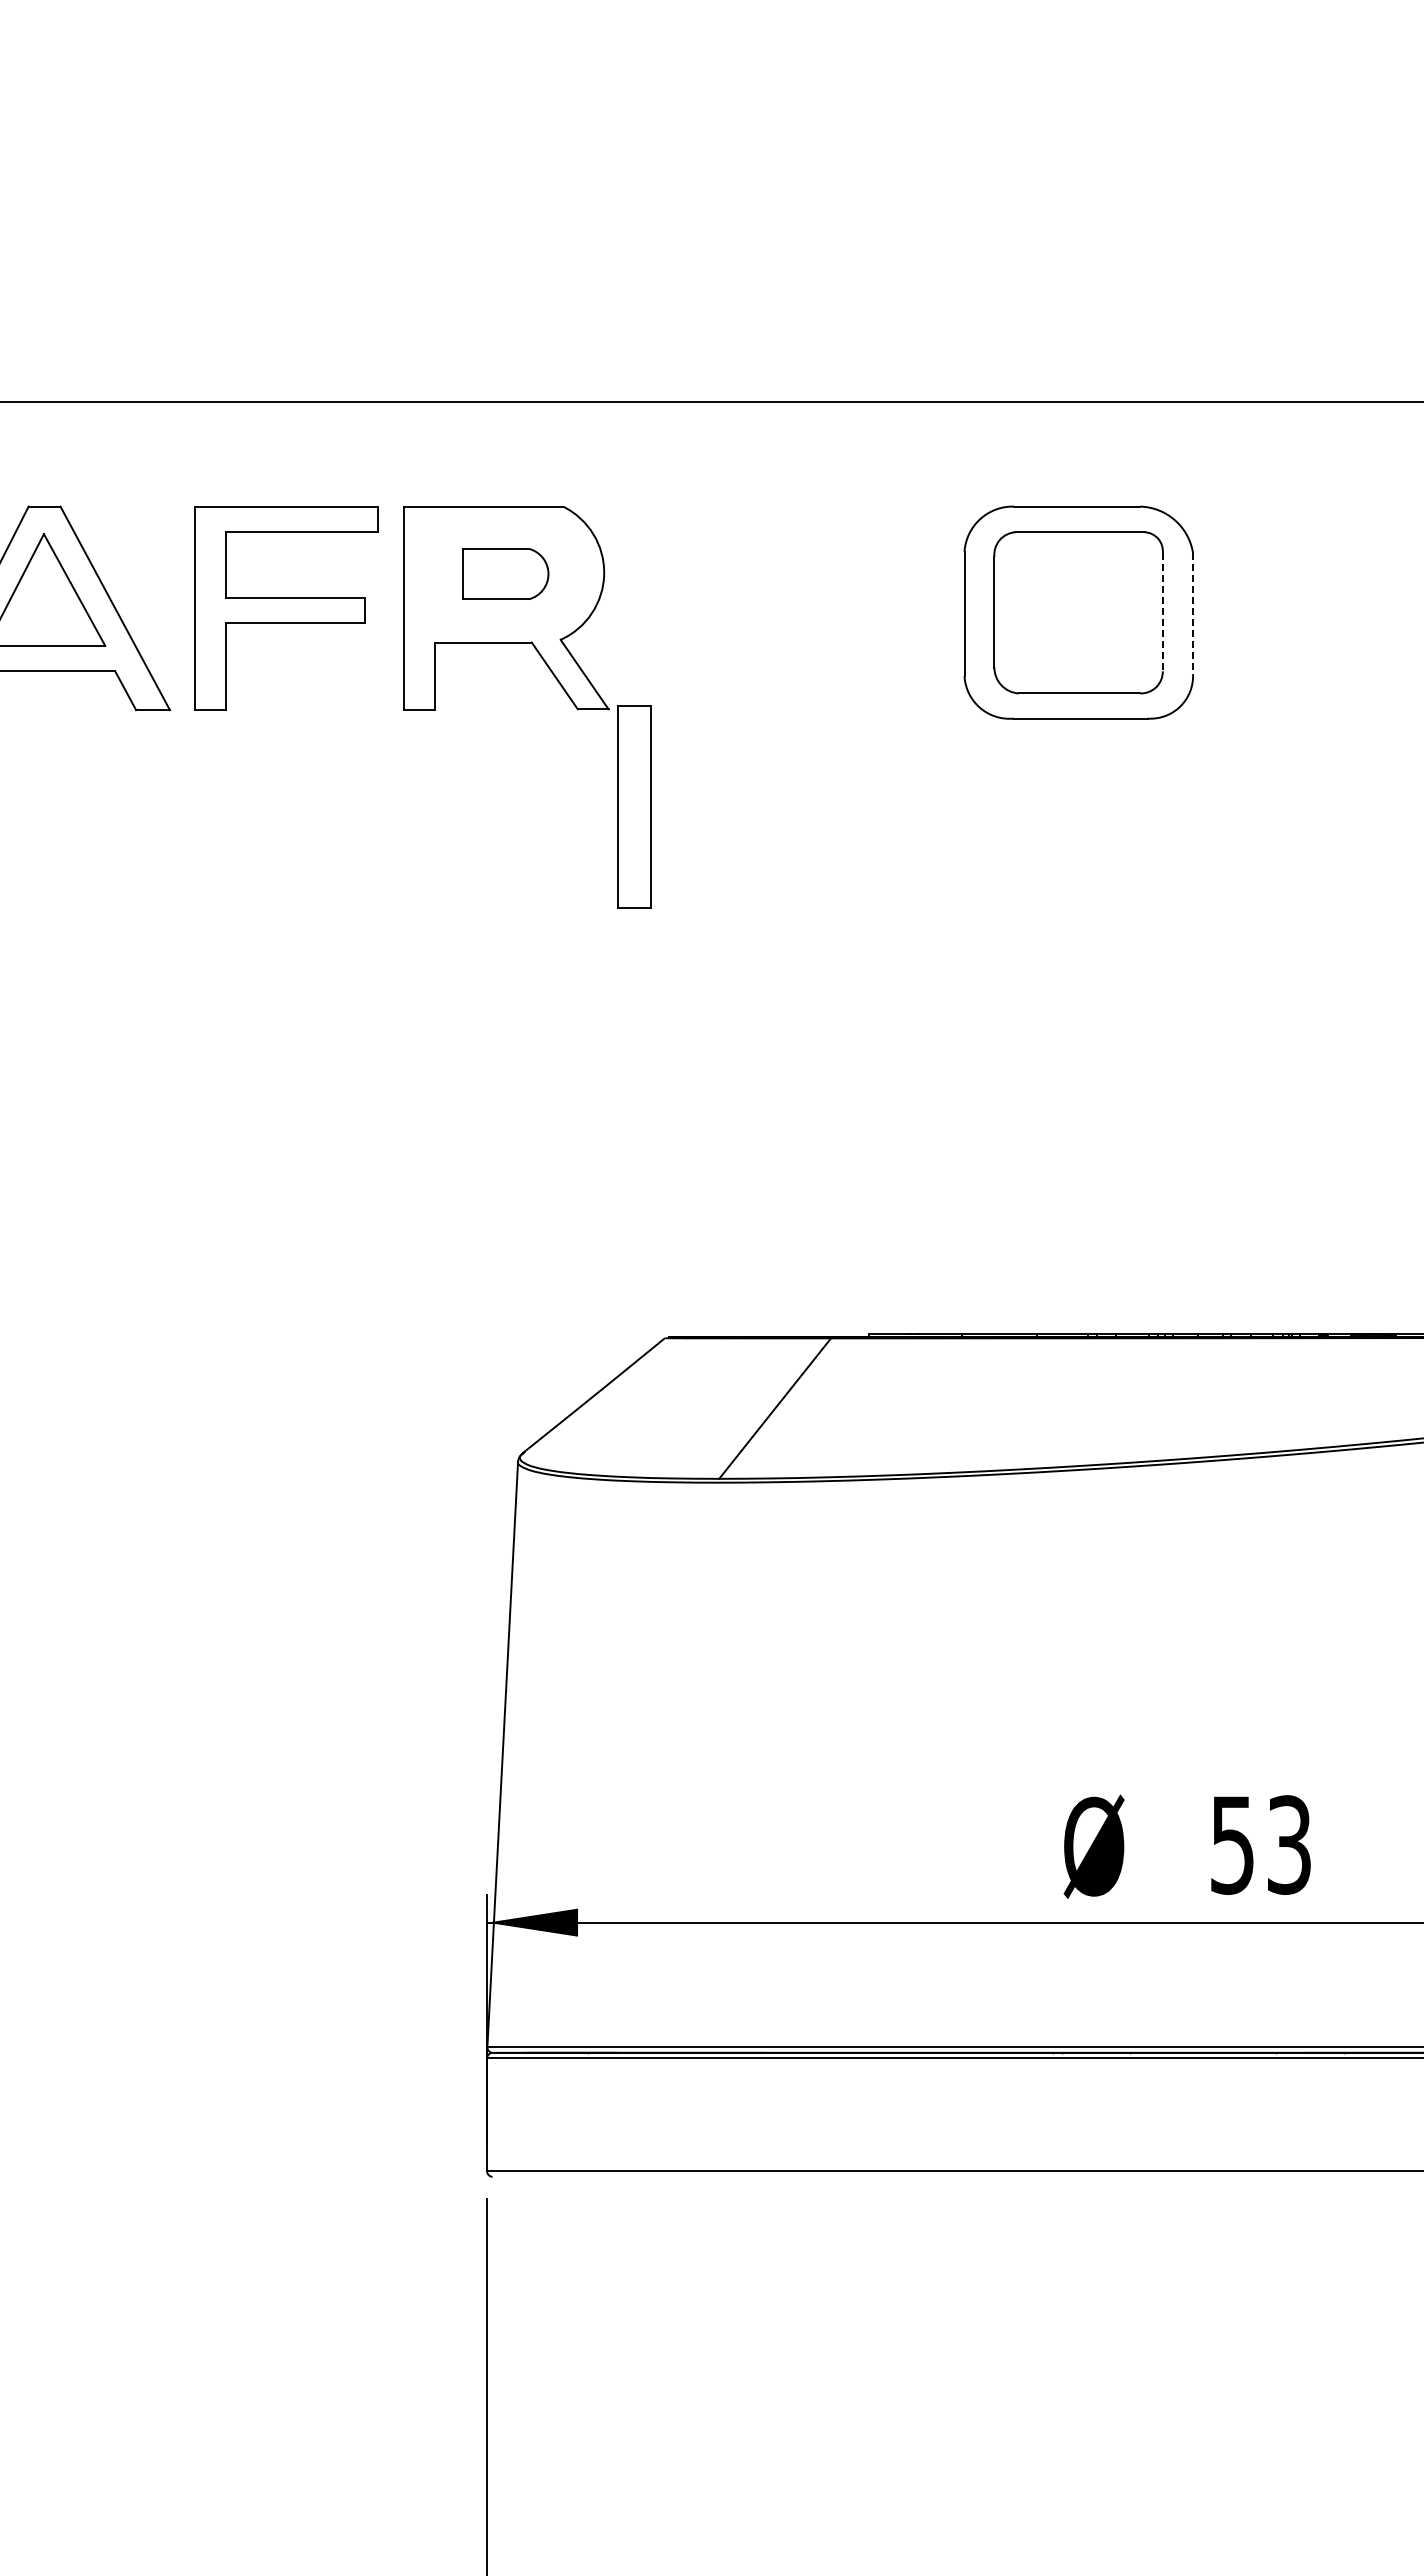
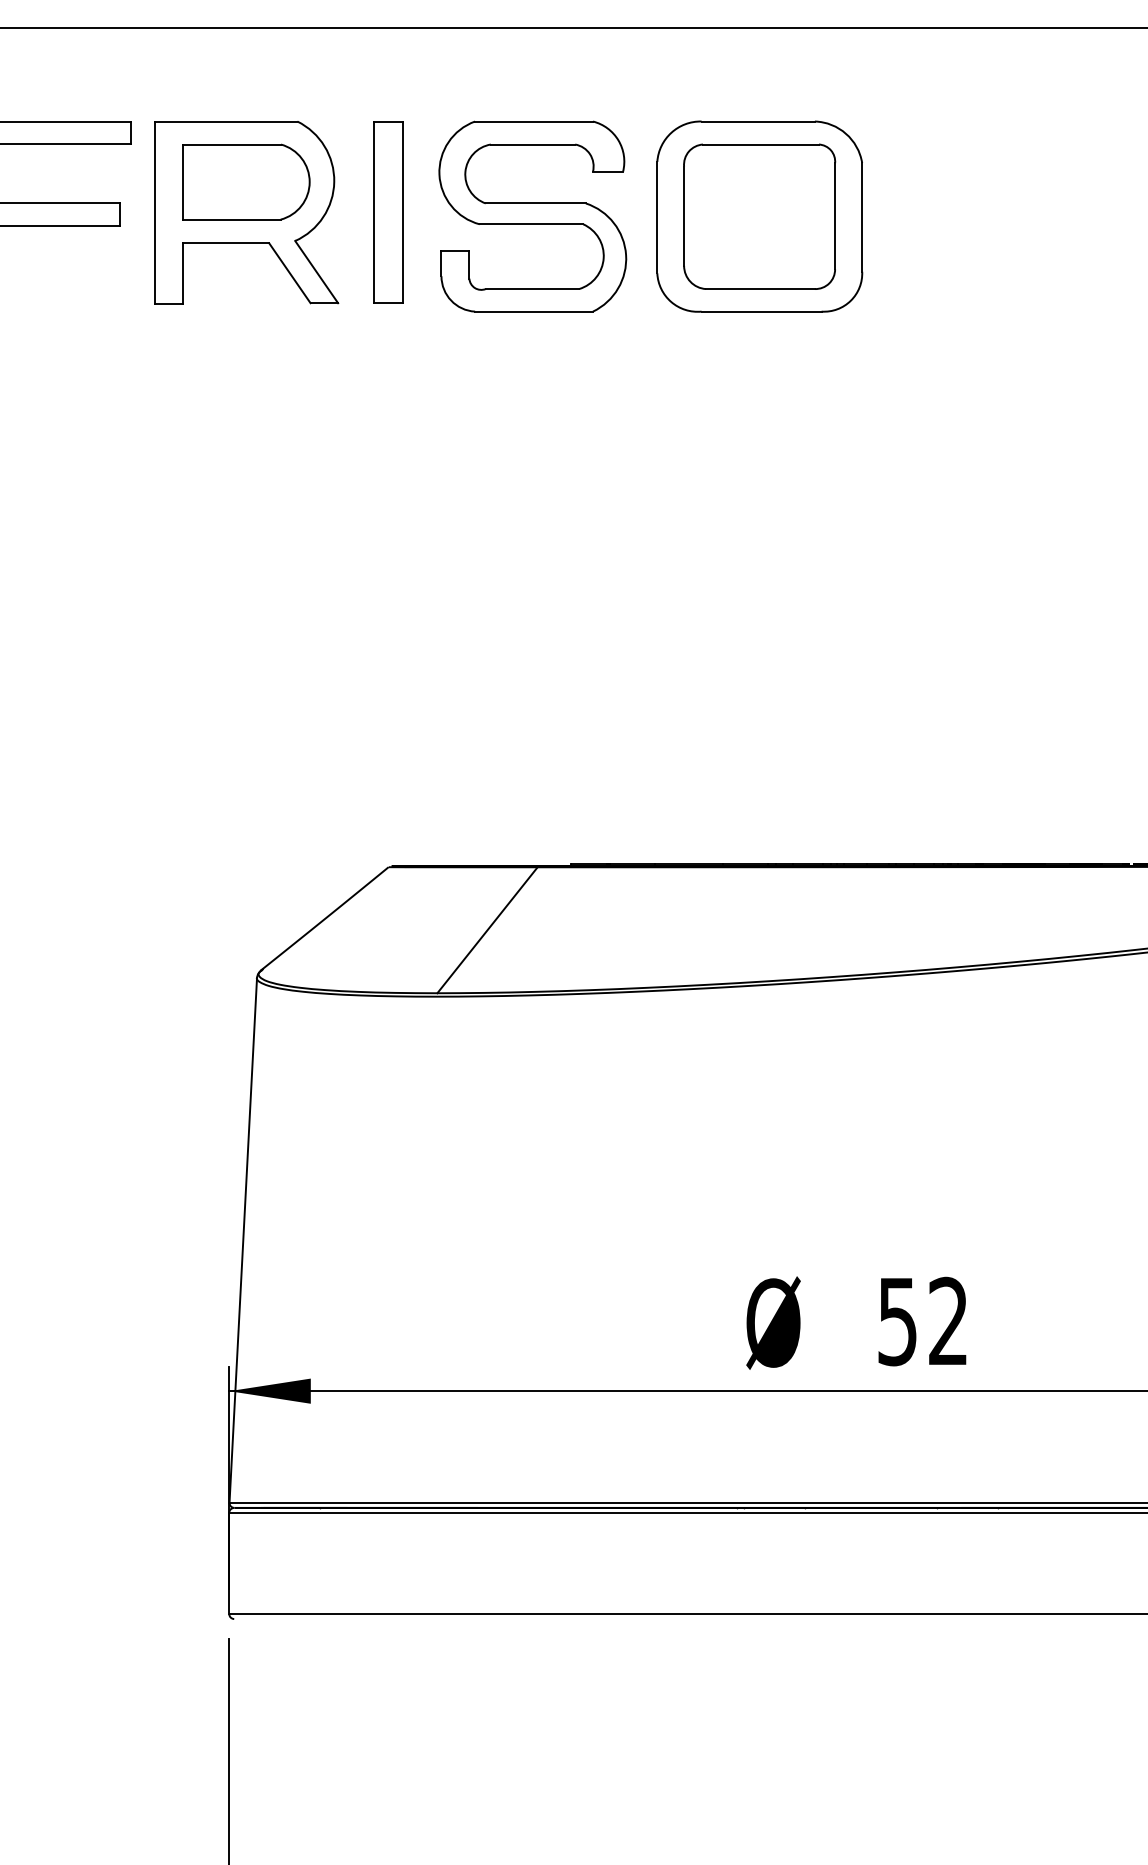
part: (505, 573) -> (245, 181), size x1.67
part: (825, 612) -> (532, 216), added
line: (1162, 612) -> (834, 216), dashed -> solid
line: (1193, 613) -> (862, 217), dashed -> solid
part: (634, 806) -> (388, 212), moved
text: (1288, 1844) -> (947, 1321), 53 -> 52

